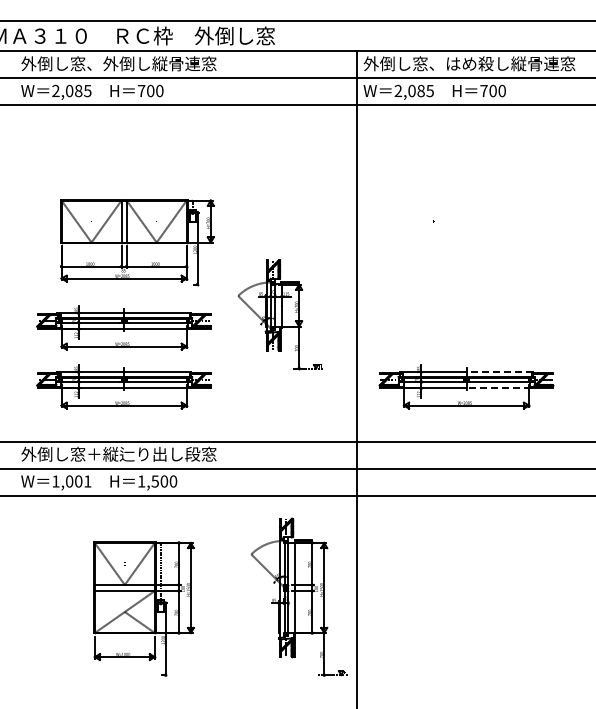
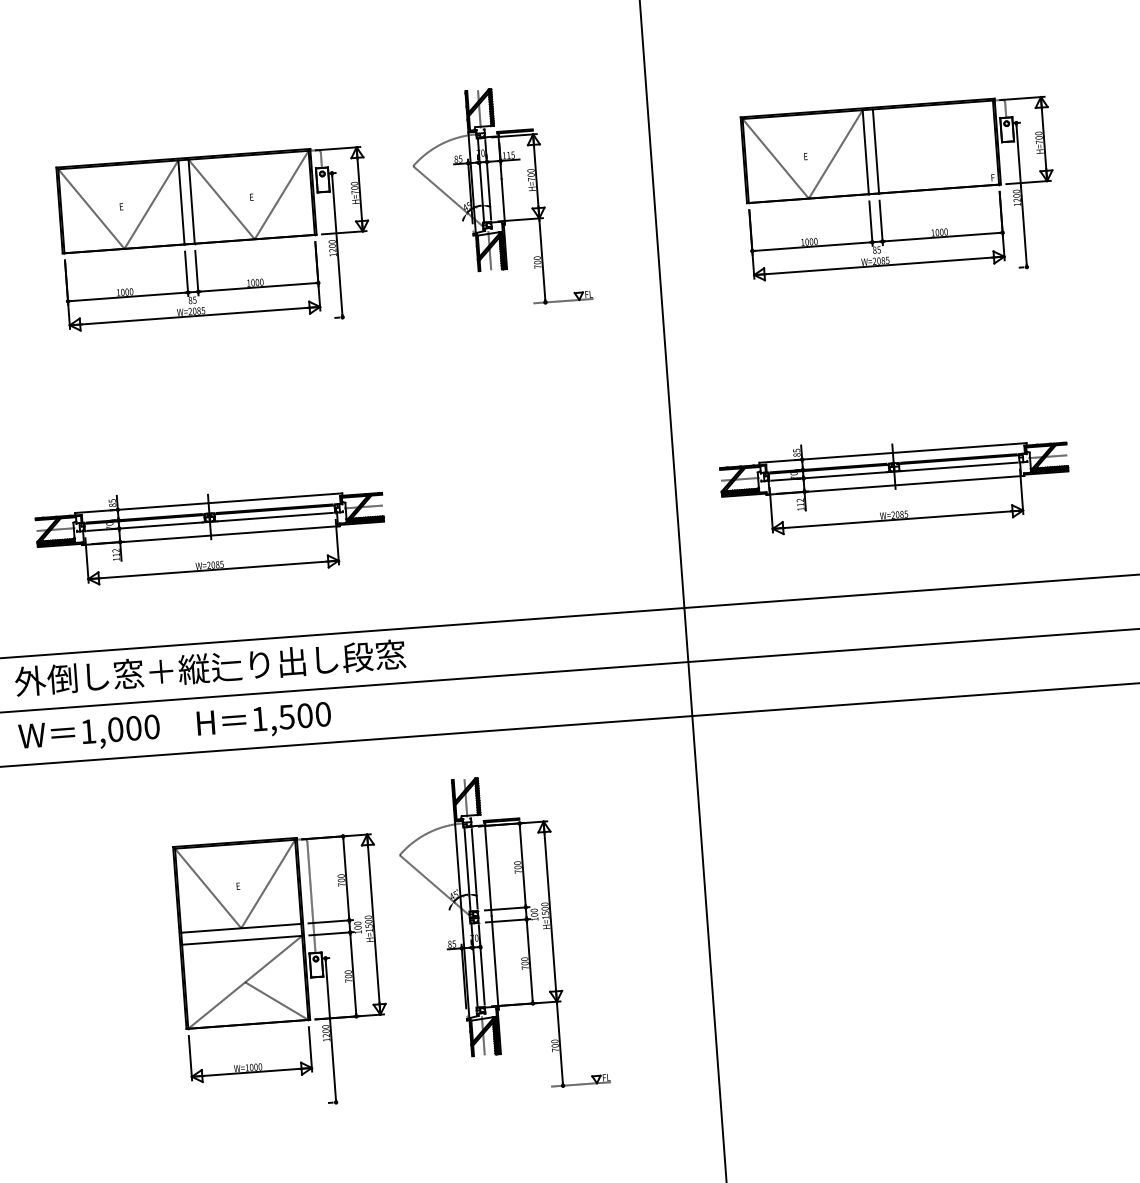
part: (479, 242) -> (899, 191), added
part: (279, 314) -> (498, 197), moved
part: (123, 327) -> (200, 413), removed
line: (499, 372) -> (958, 448), dashed -> solid
line: (498, 388) -> (959, 480), dashed -> solid
text: (87, 481) -> (151, 726), 1,001 -> 1,000
part: (298, 596) -> (500, 932), moved

